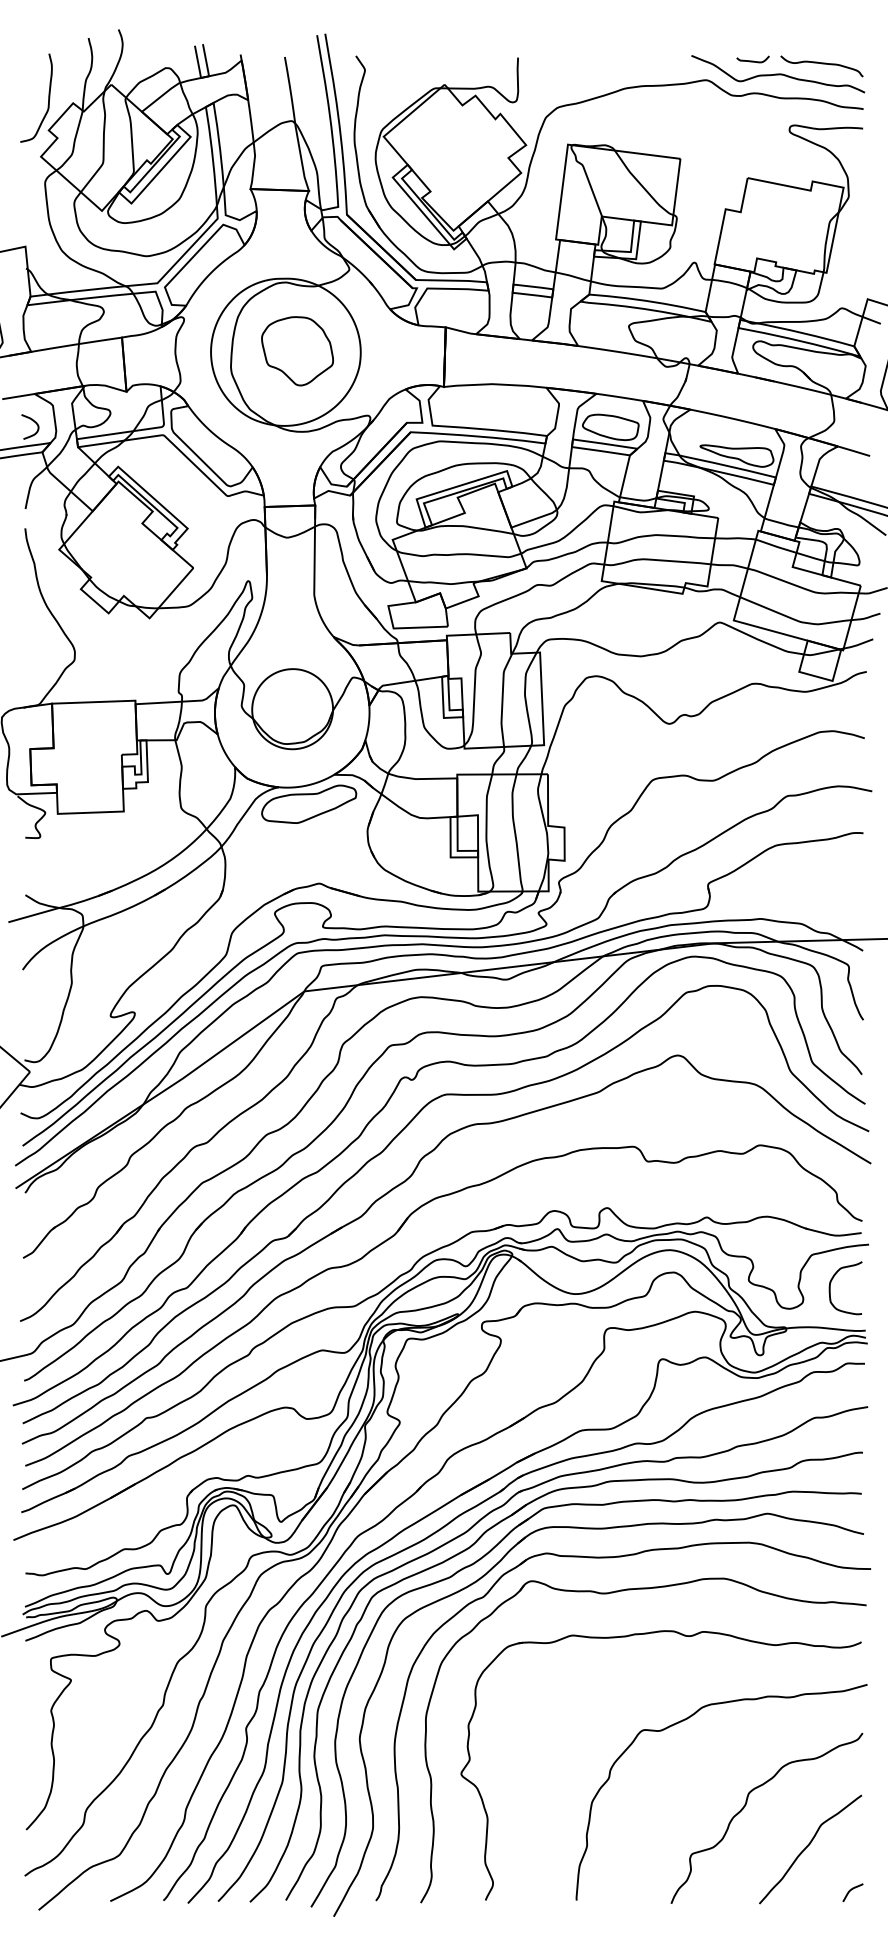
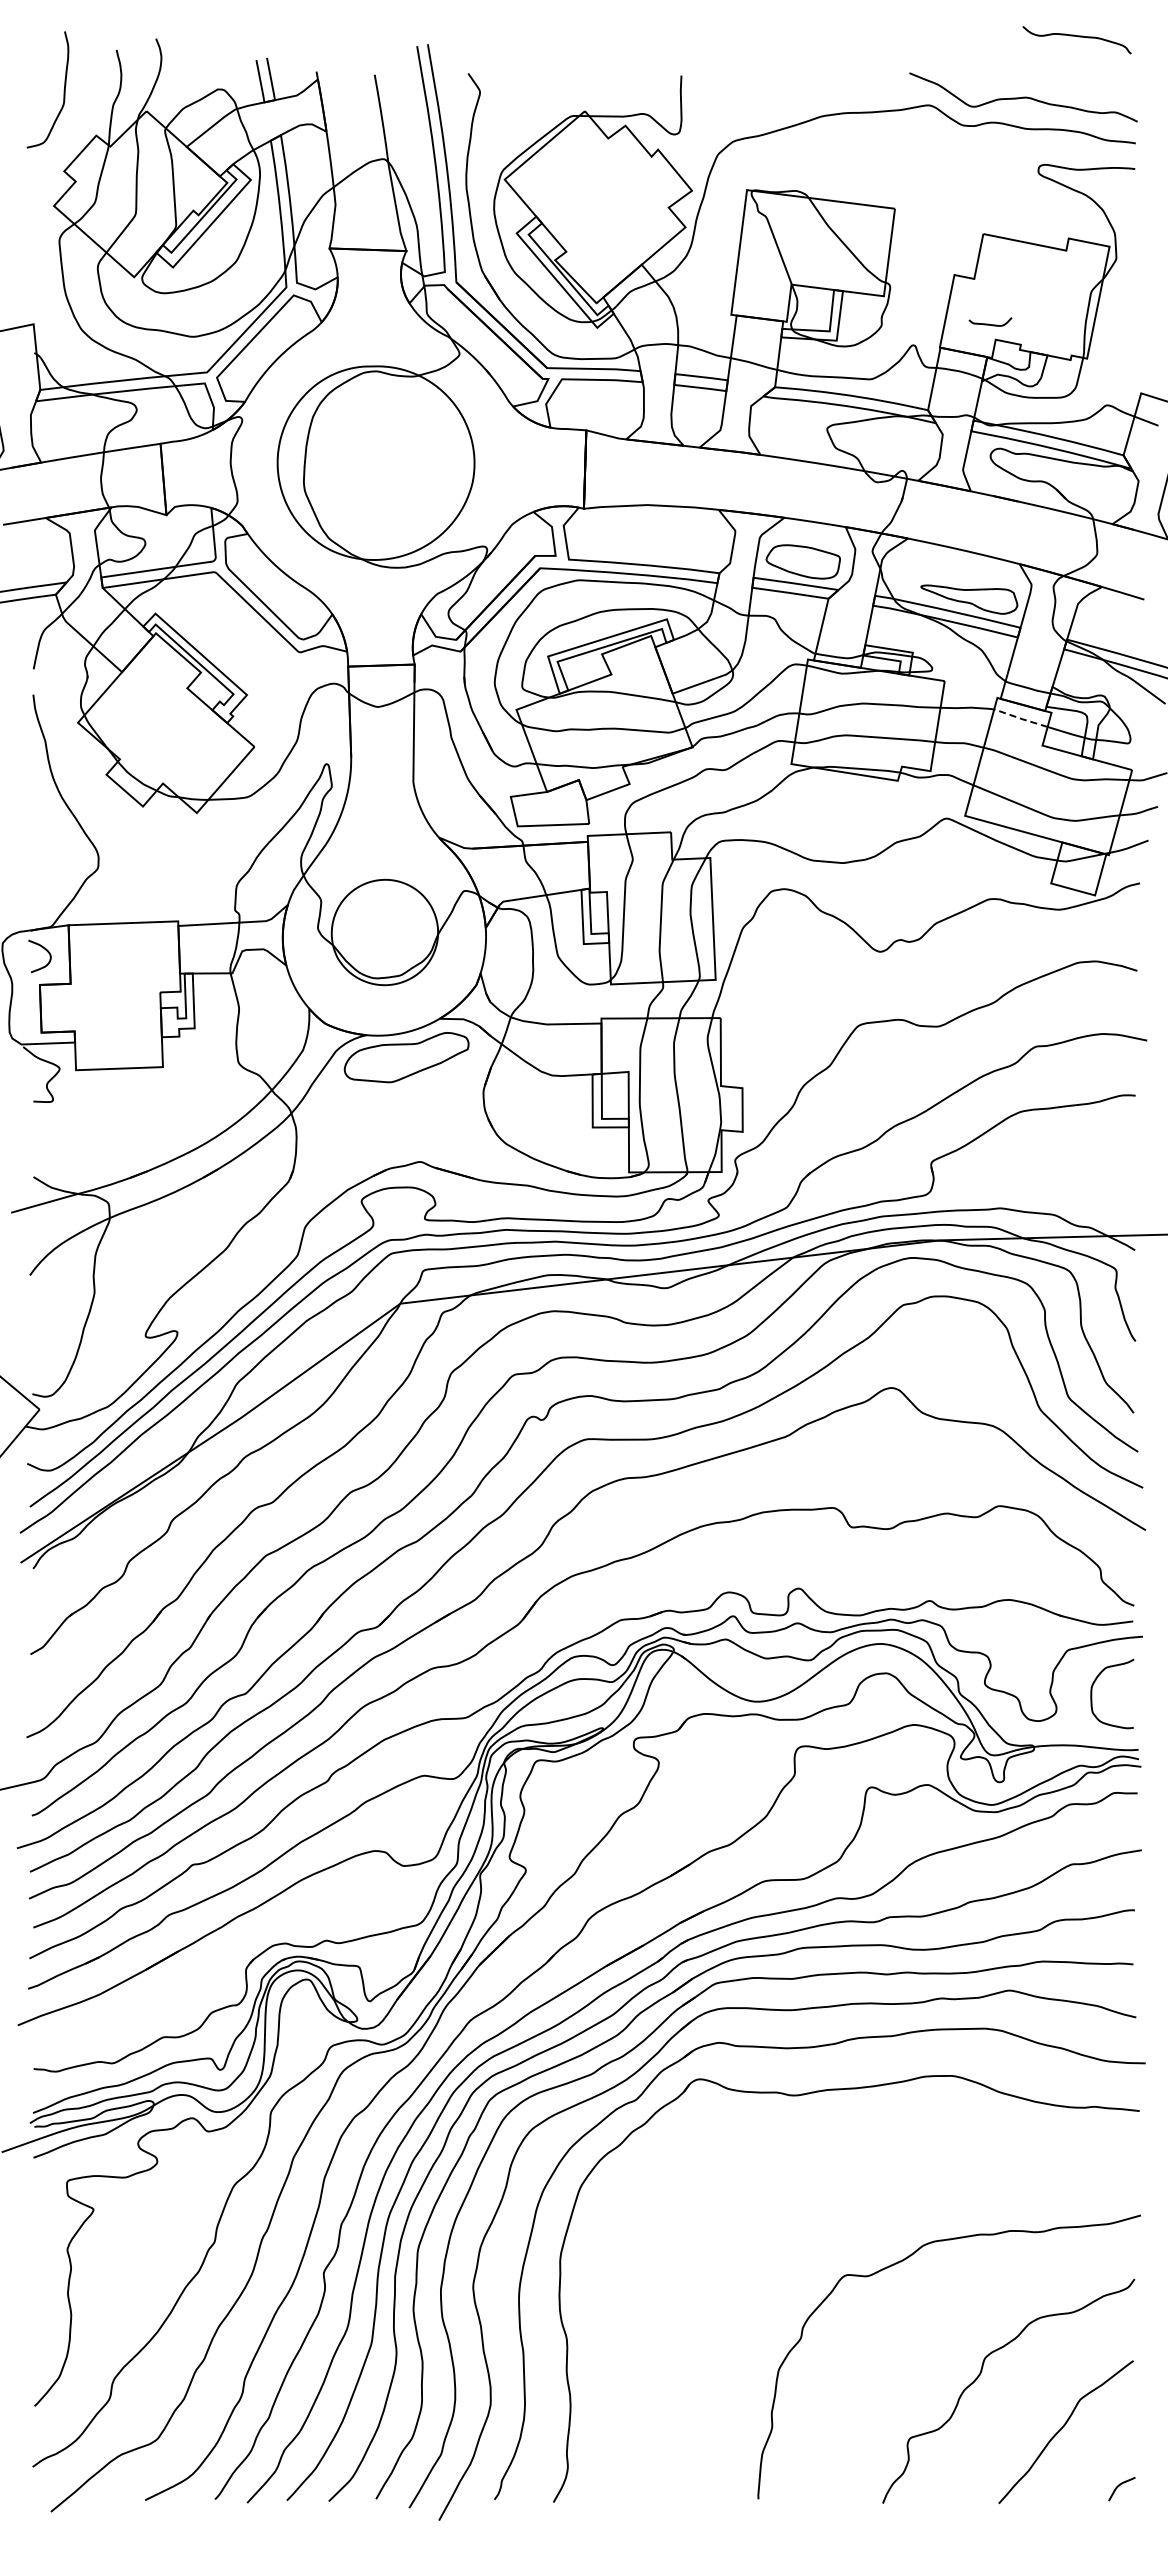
curve: (751, 60) -> (988, 323), moved
curve: (823, 64) -> (1078, 37), moved
curve: (48, 97) -> (63, 89), moved
part: (297, 351) -> (391, 461), removed
curve: (34, 422) -> (45, 950), moved
line: (775, 546) -> (1020, 718), solid -> dashed
part: (686, 1636) -> (902, 2152), removed

